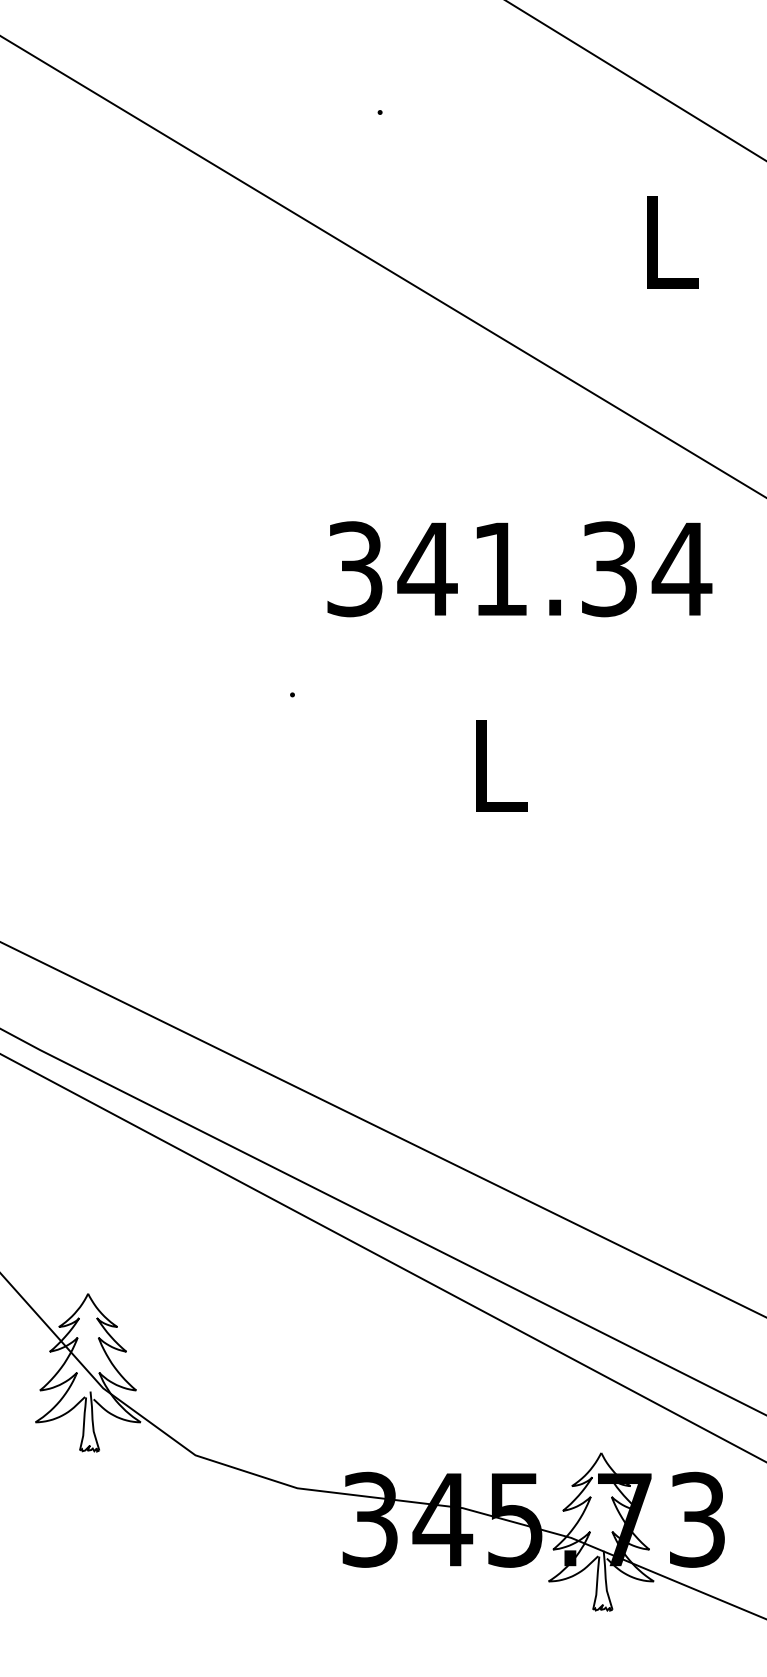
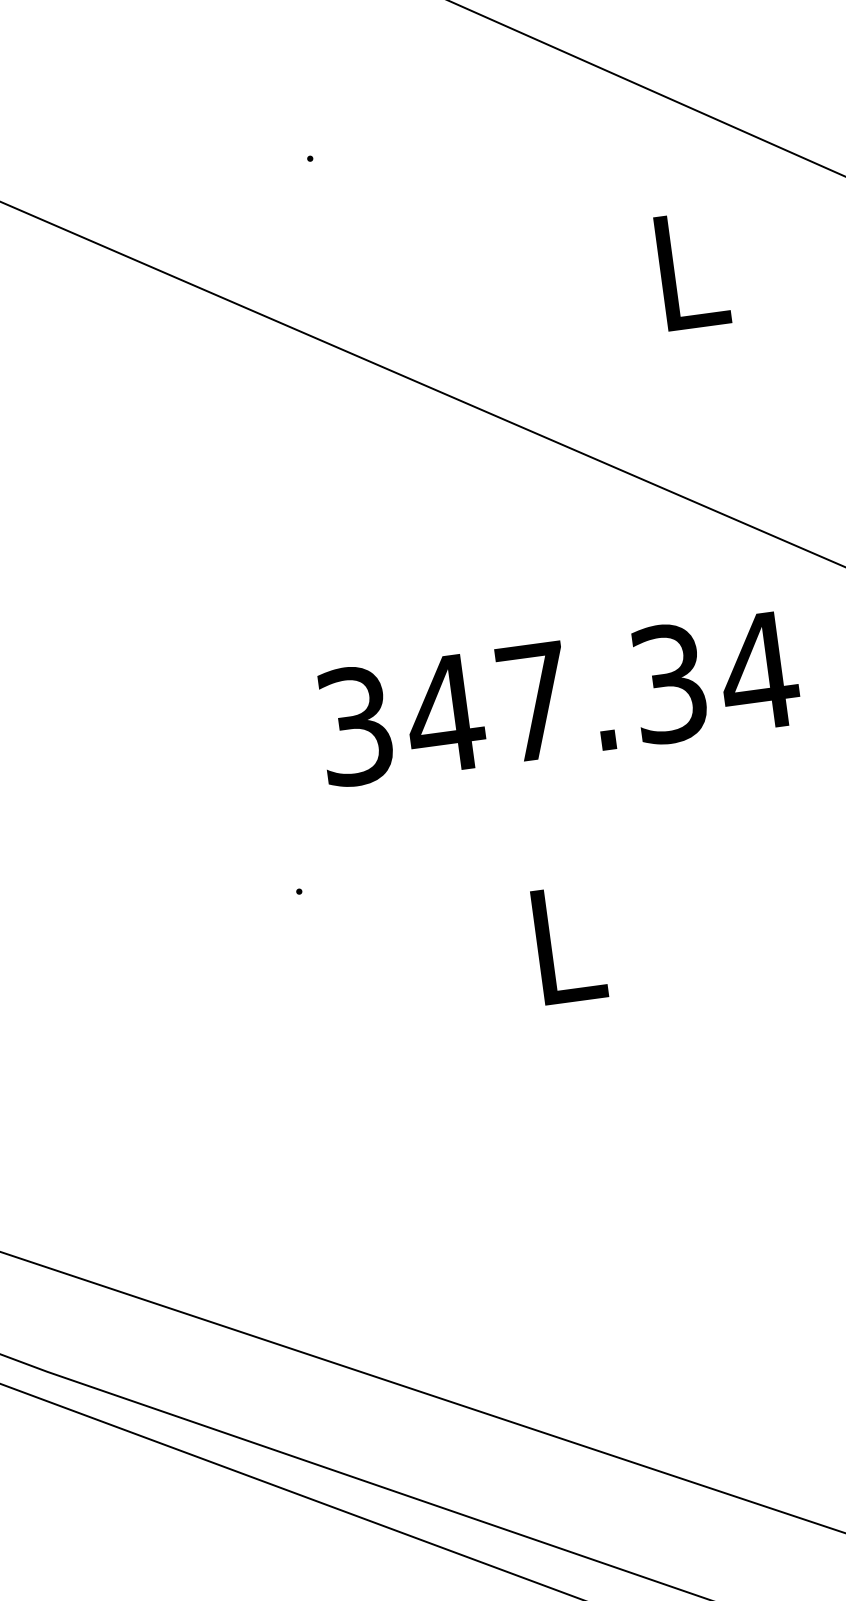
text: (500, 568) -> (534, 701), 341.34 -> 347.34

